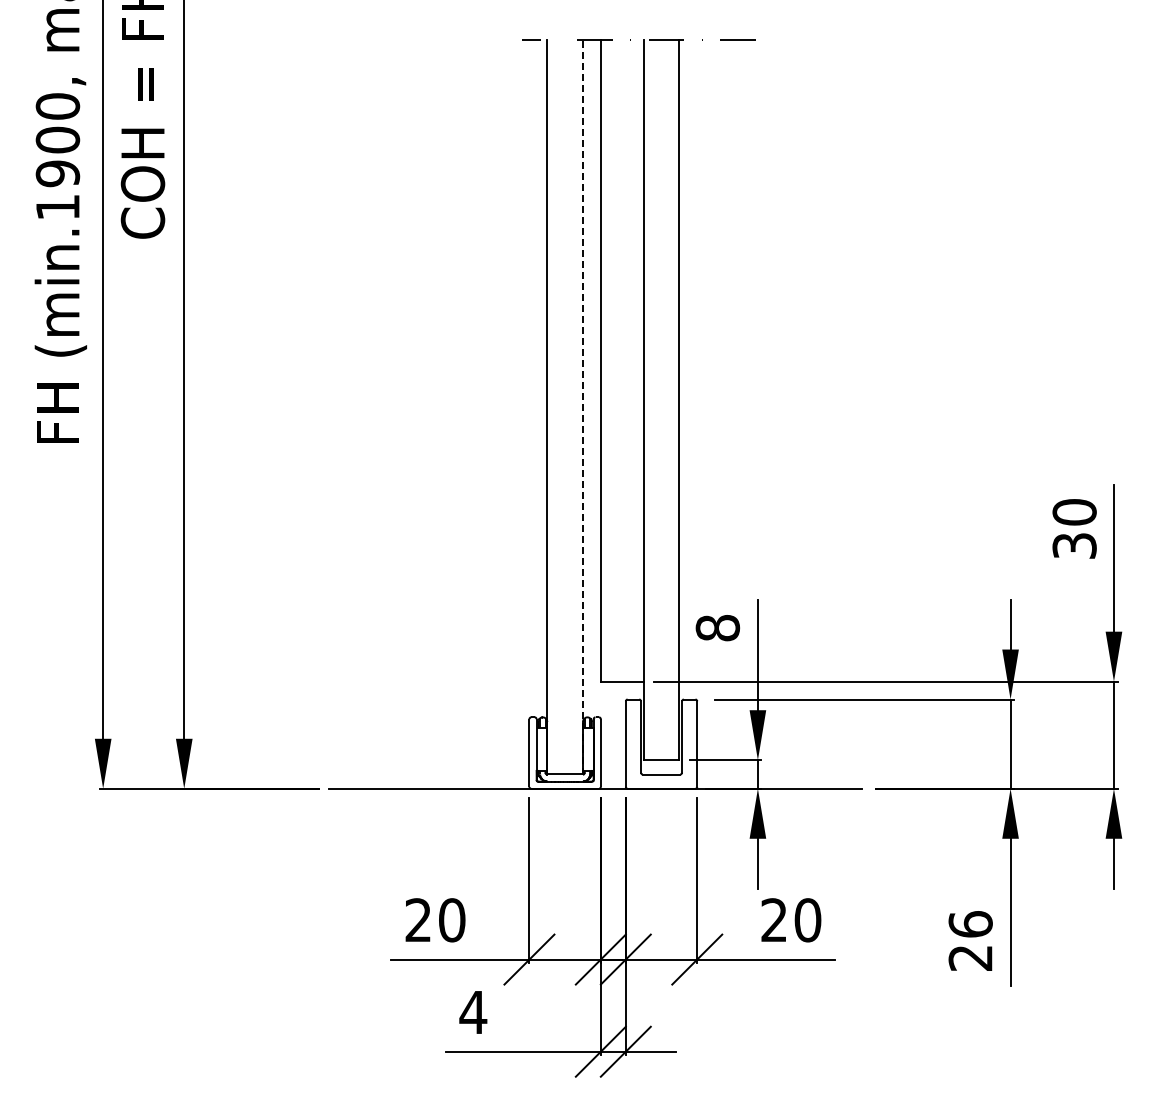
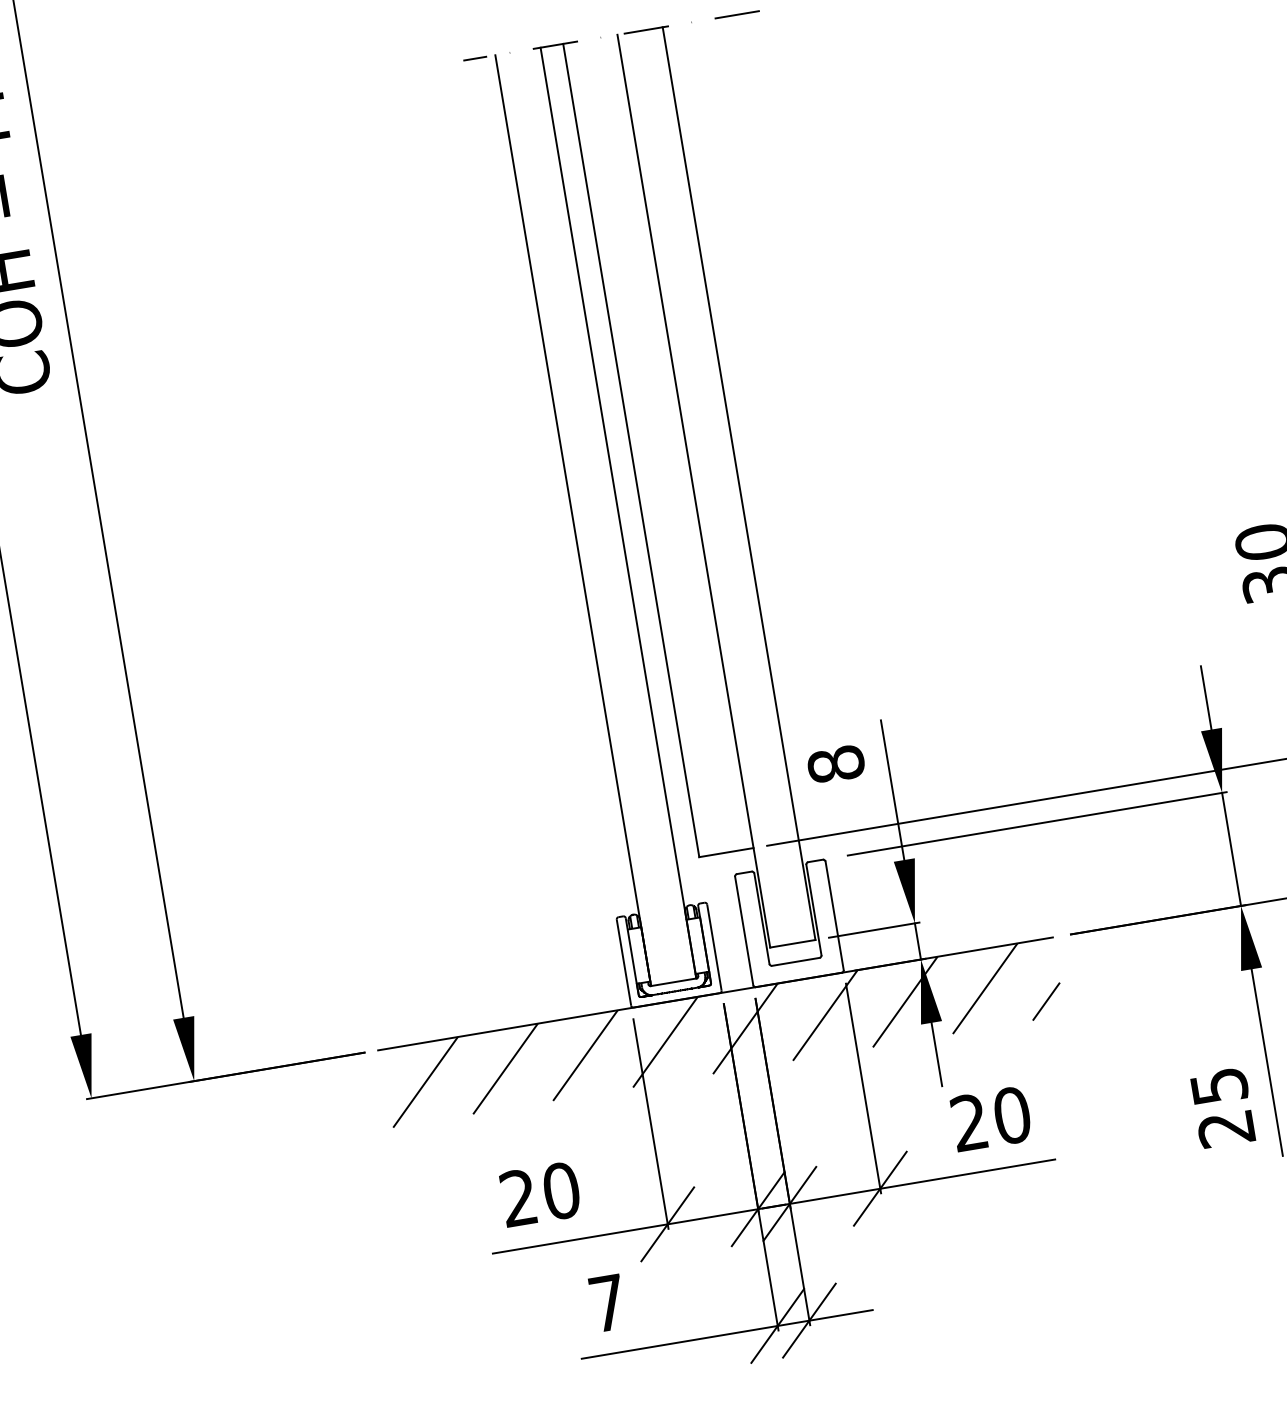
line: (583, 406) -> (618, 512), dashed -> solid
hatch: (596, 819) -> (722, 1032), added
text: (970, 924) -> (1219, 1086), 26 -> 25
text: (473, 1012) -> (608, 1303), 4 -> 7

